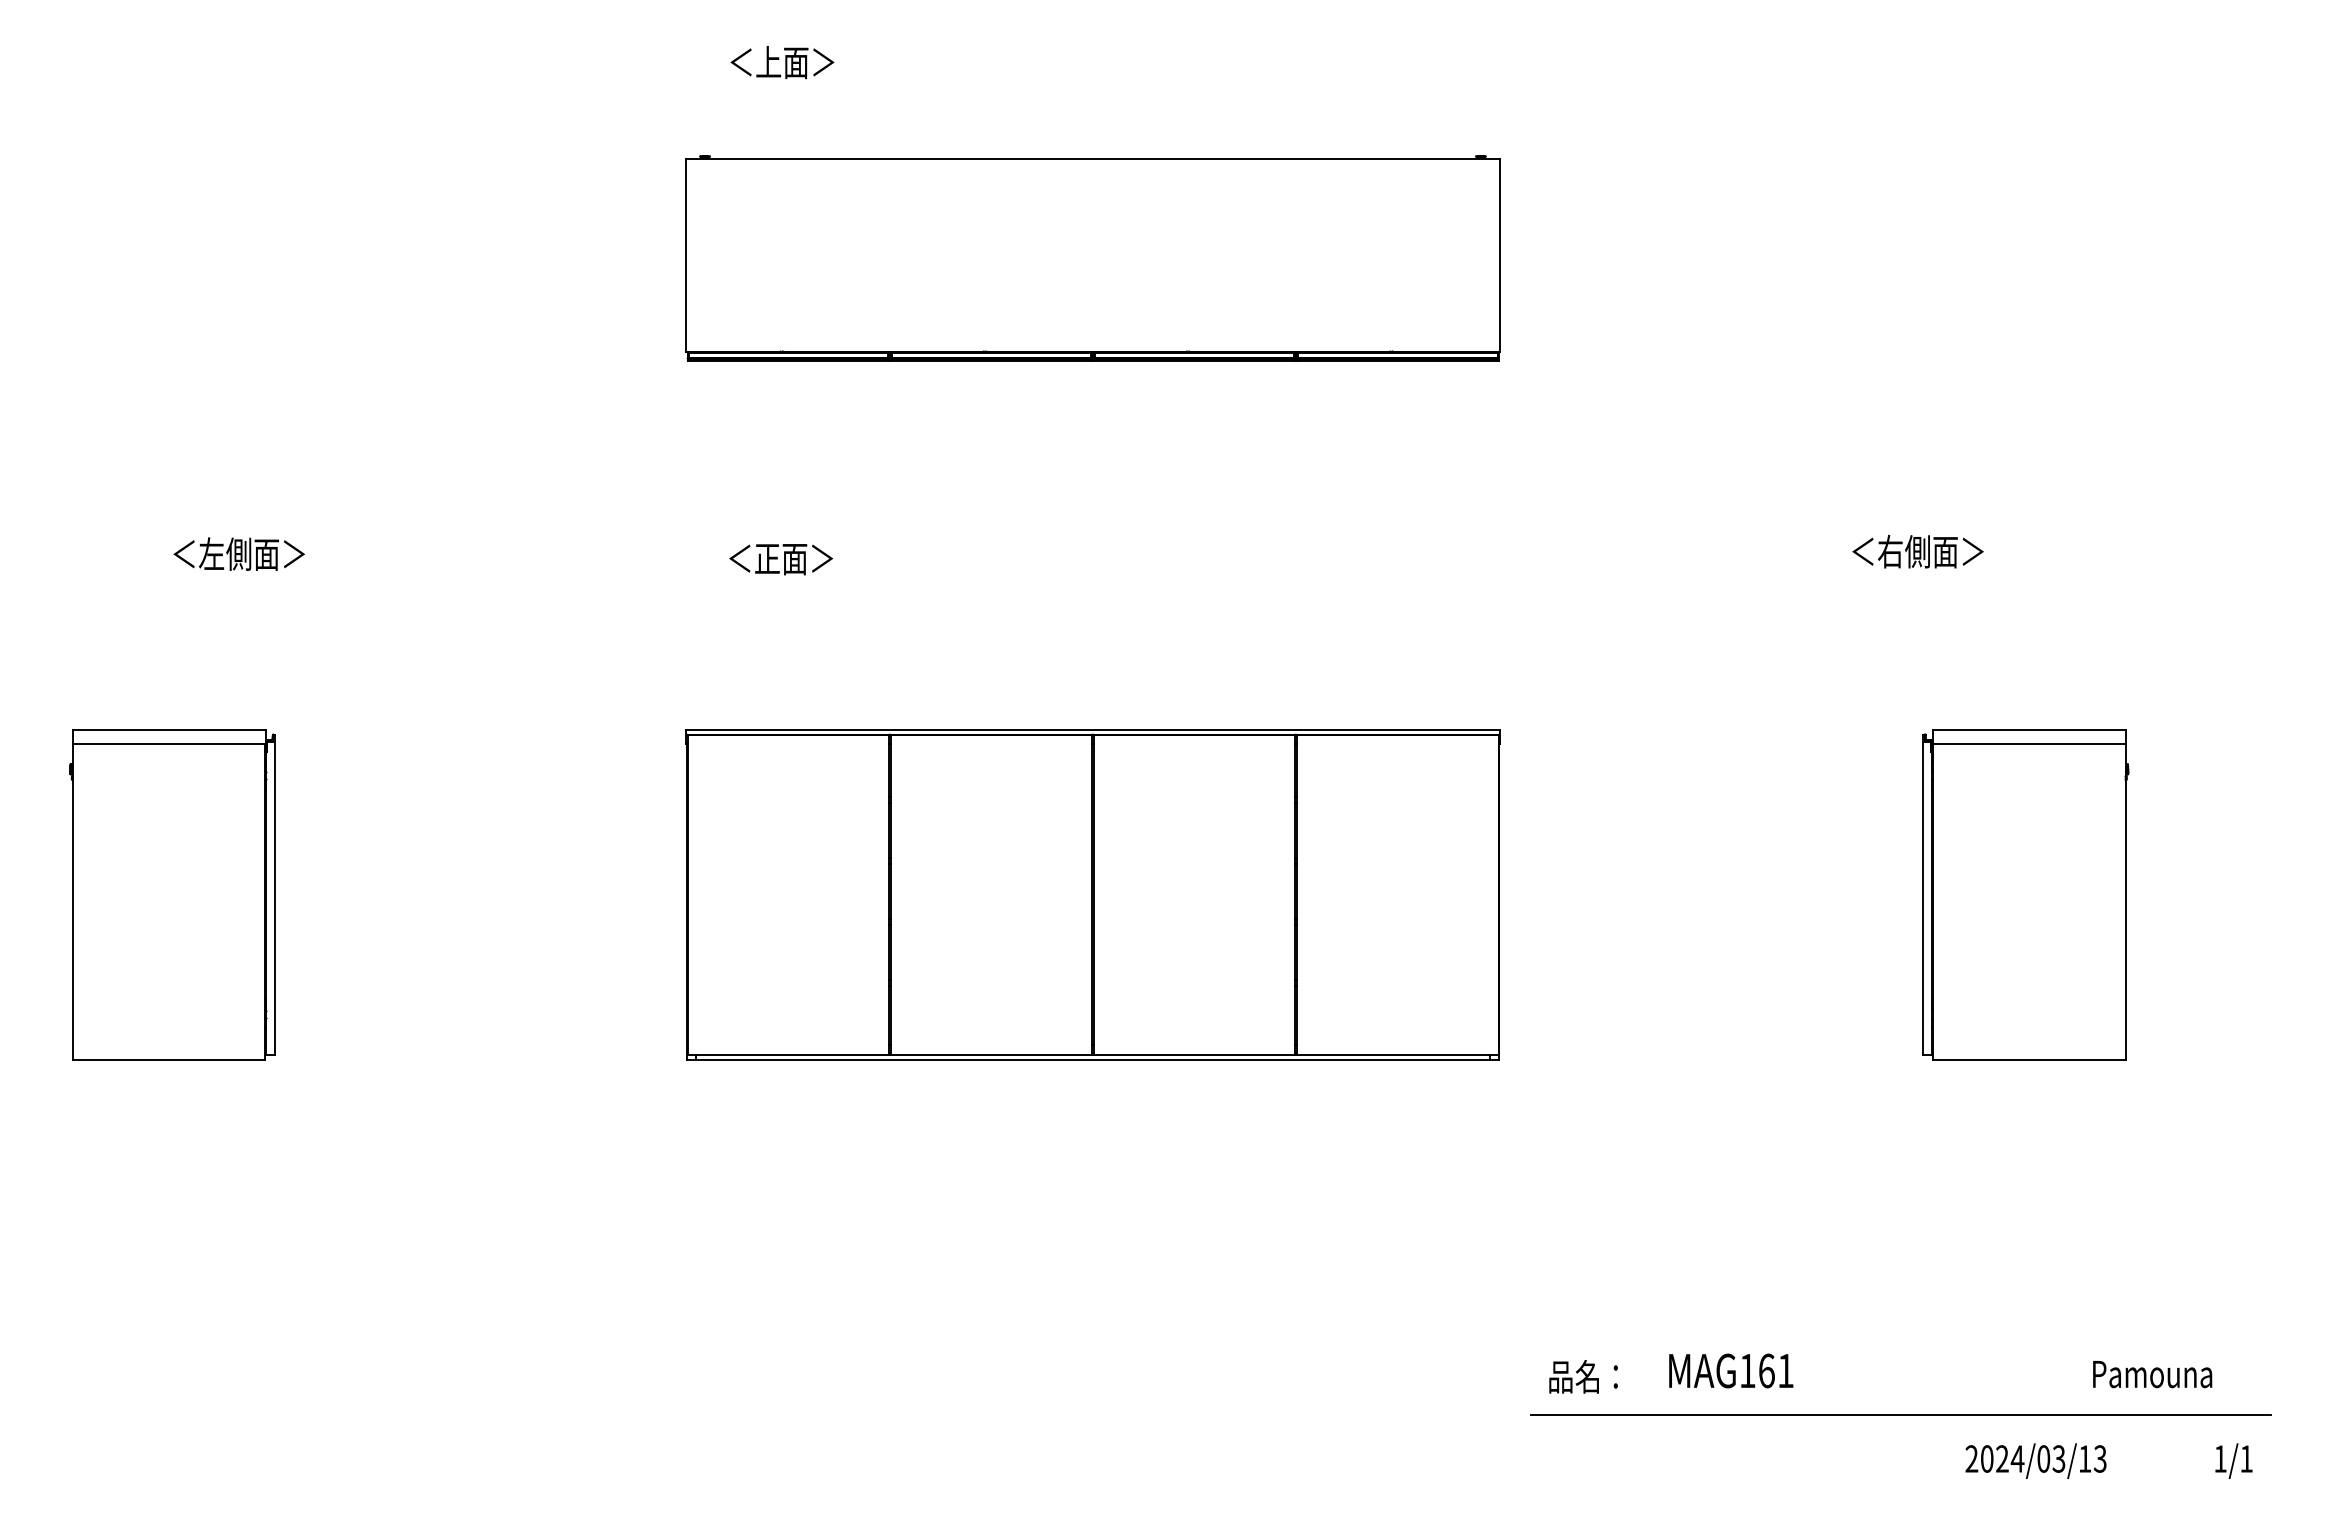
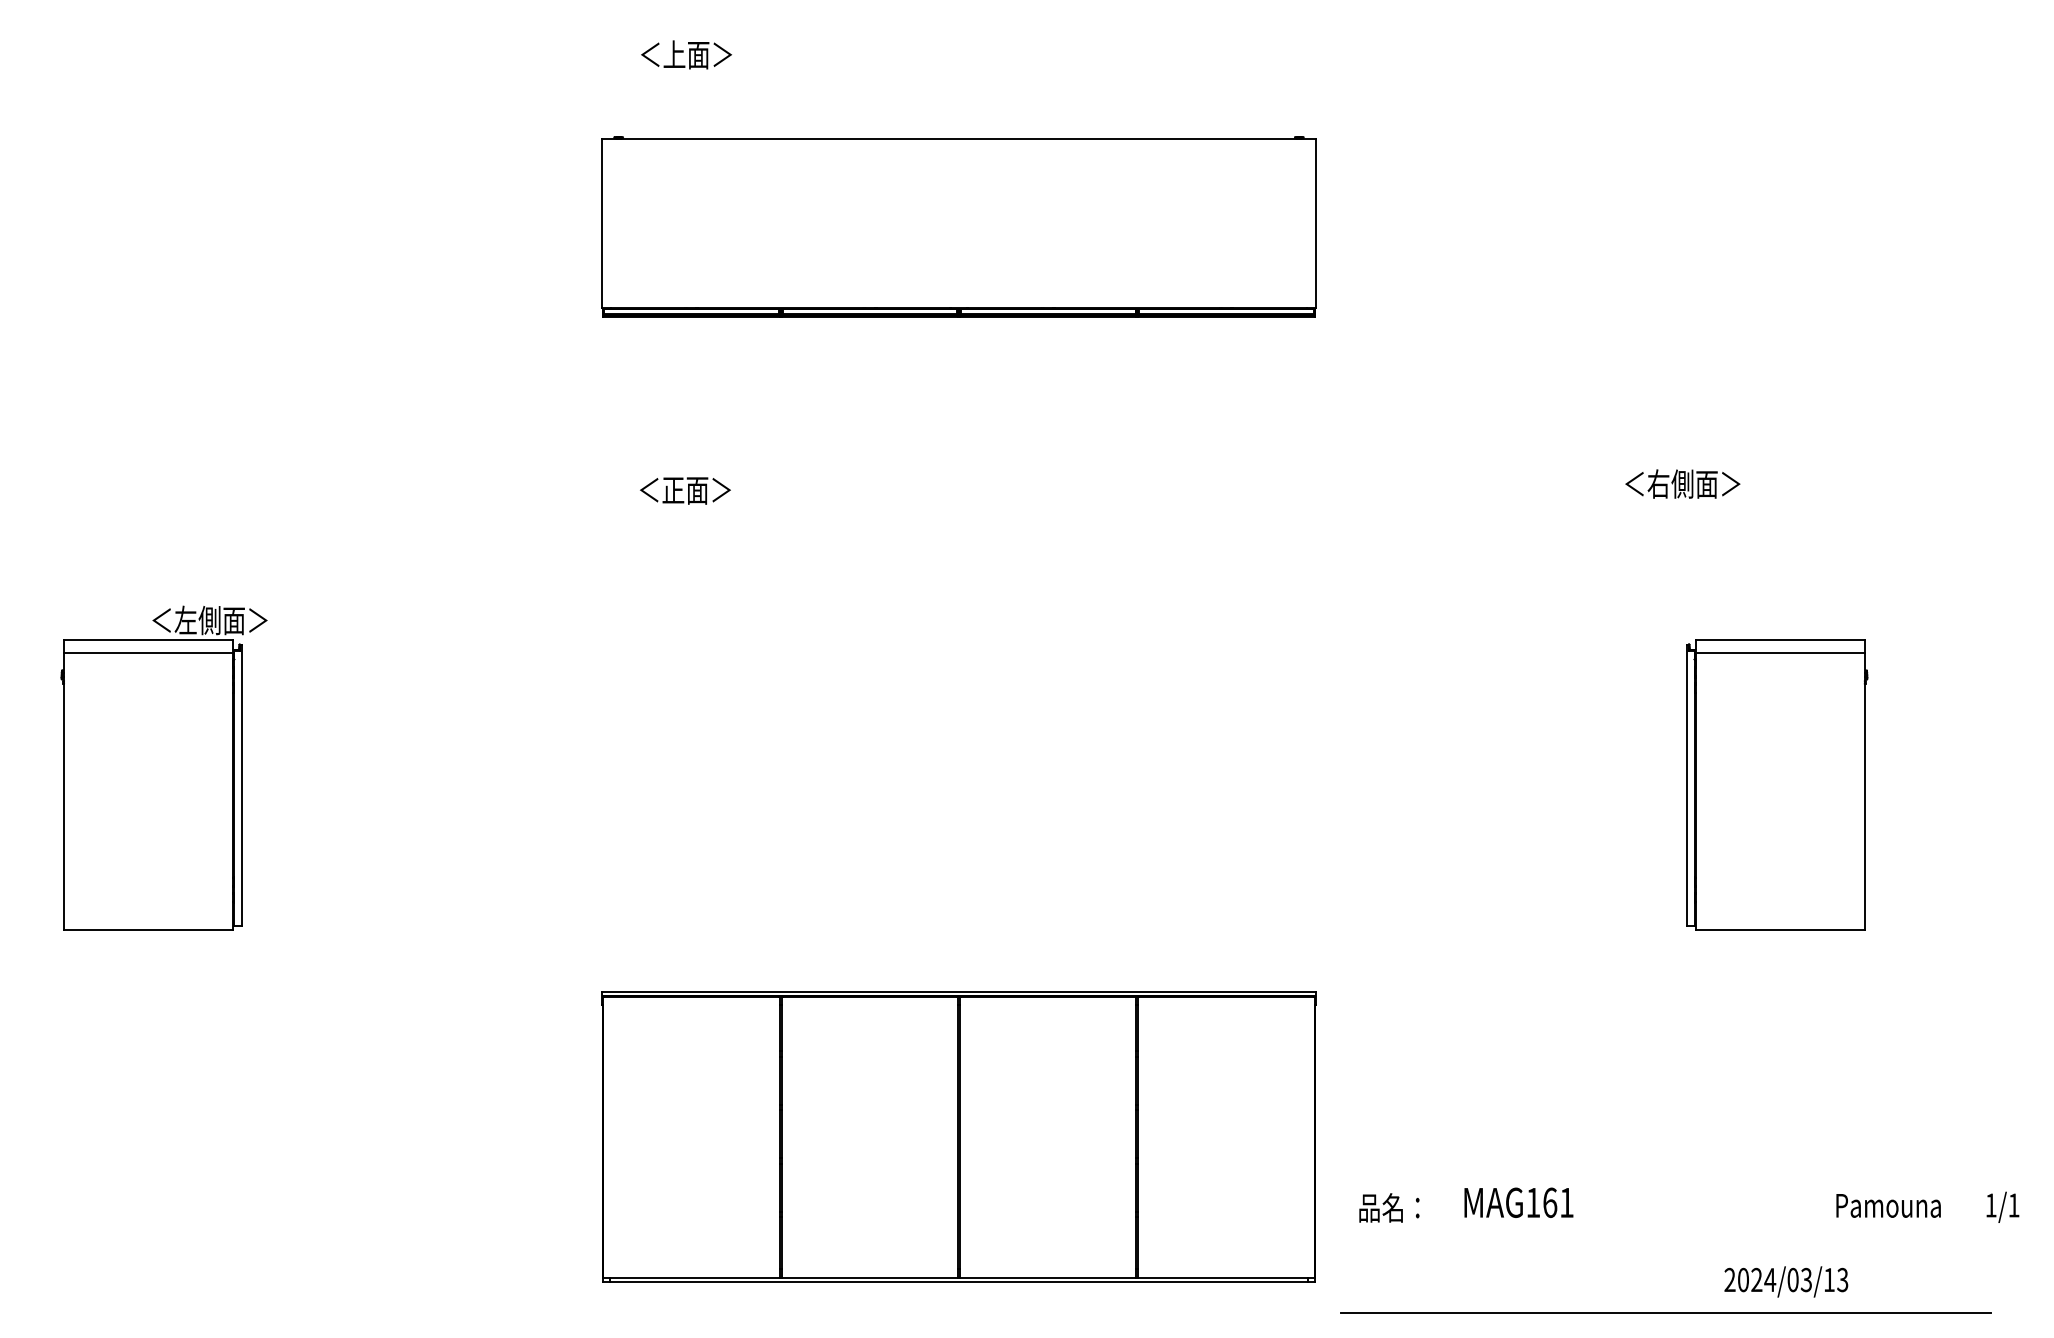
text: (238, 553) -> (209, 619), moved
part: (1092, 894) -> (958, 1136), moved
line: (1900, 1414) -> (1665, 1312), moved
text: (2233, 1460) -> (2002, 1206), moved

